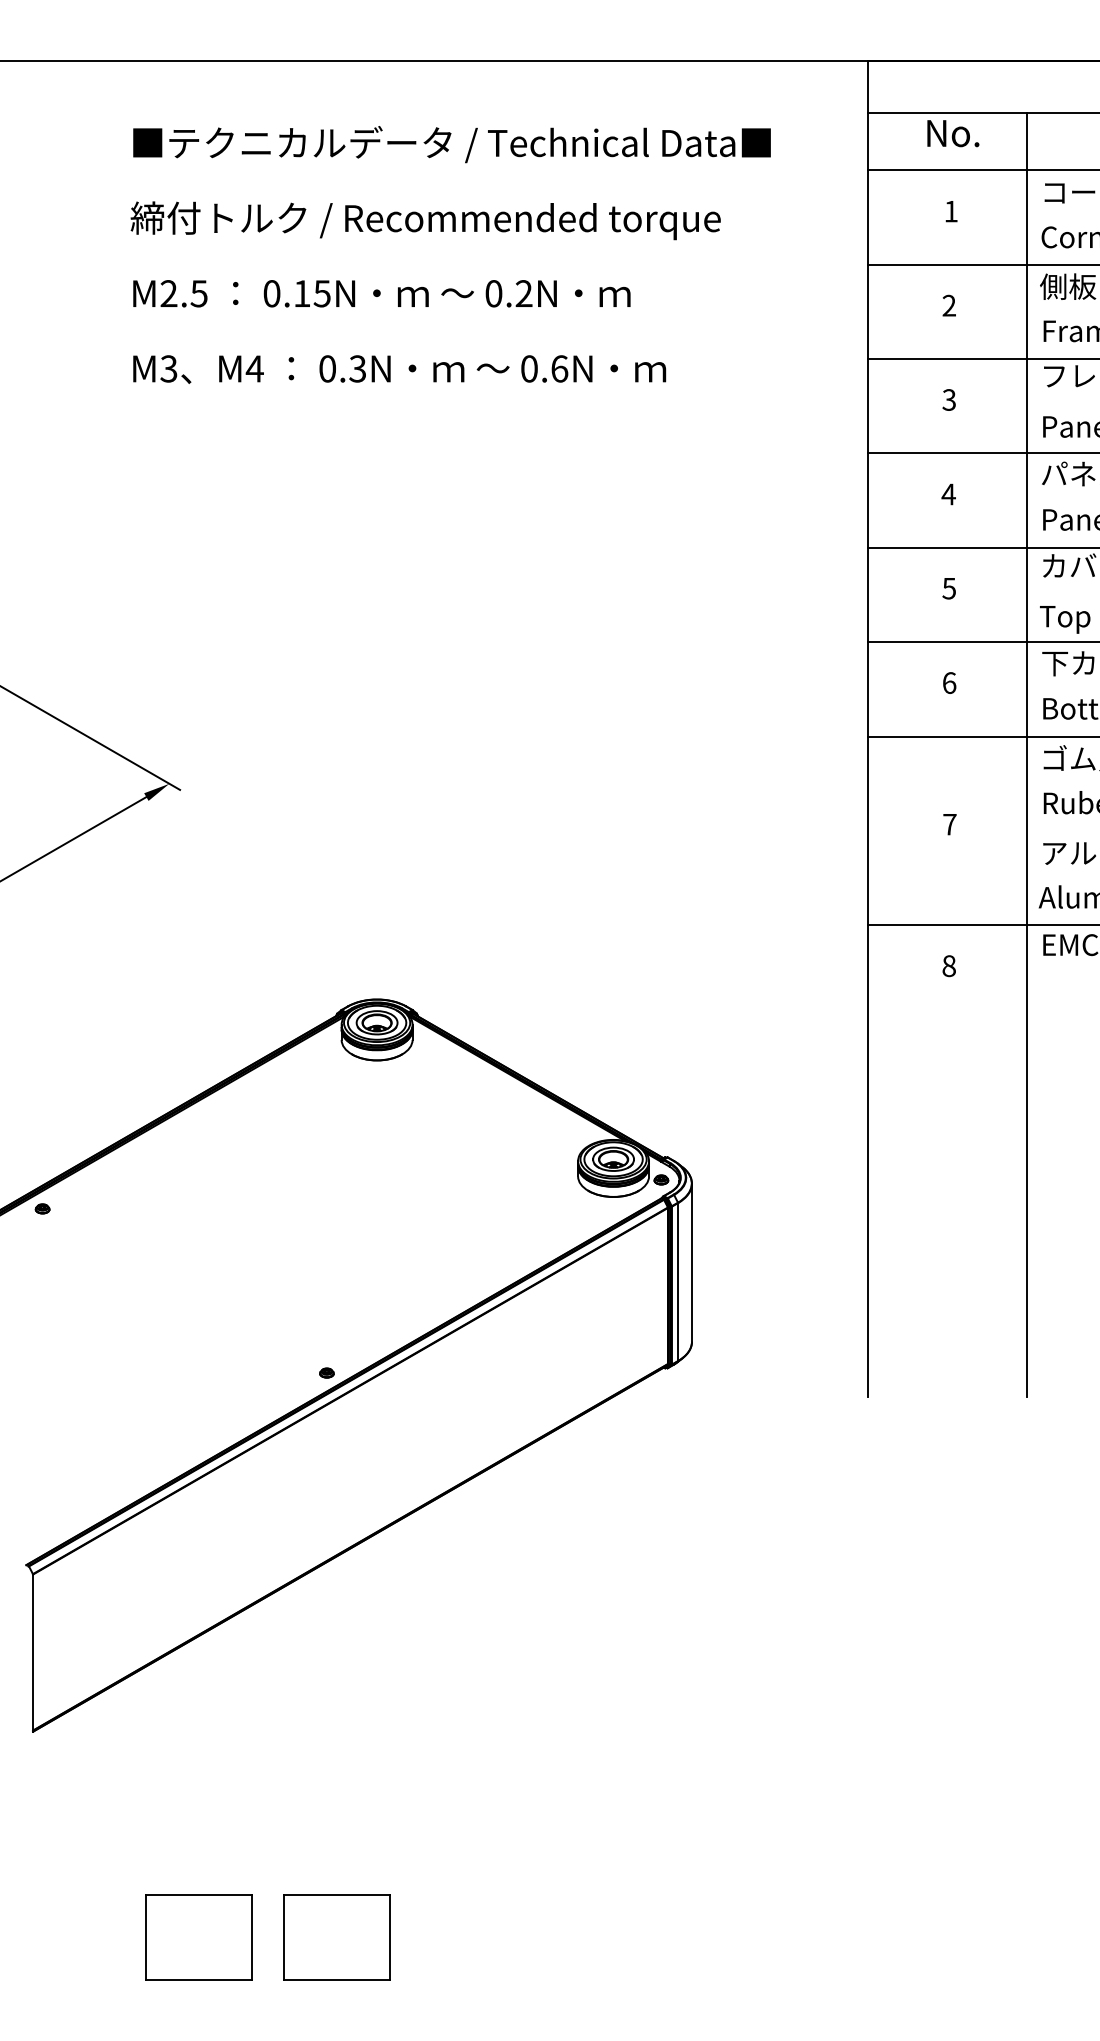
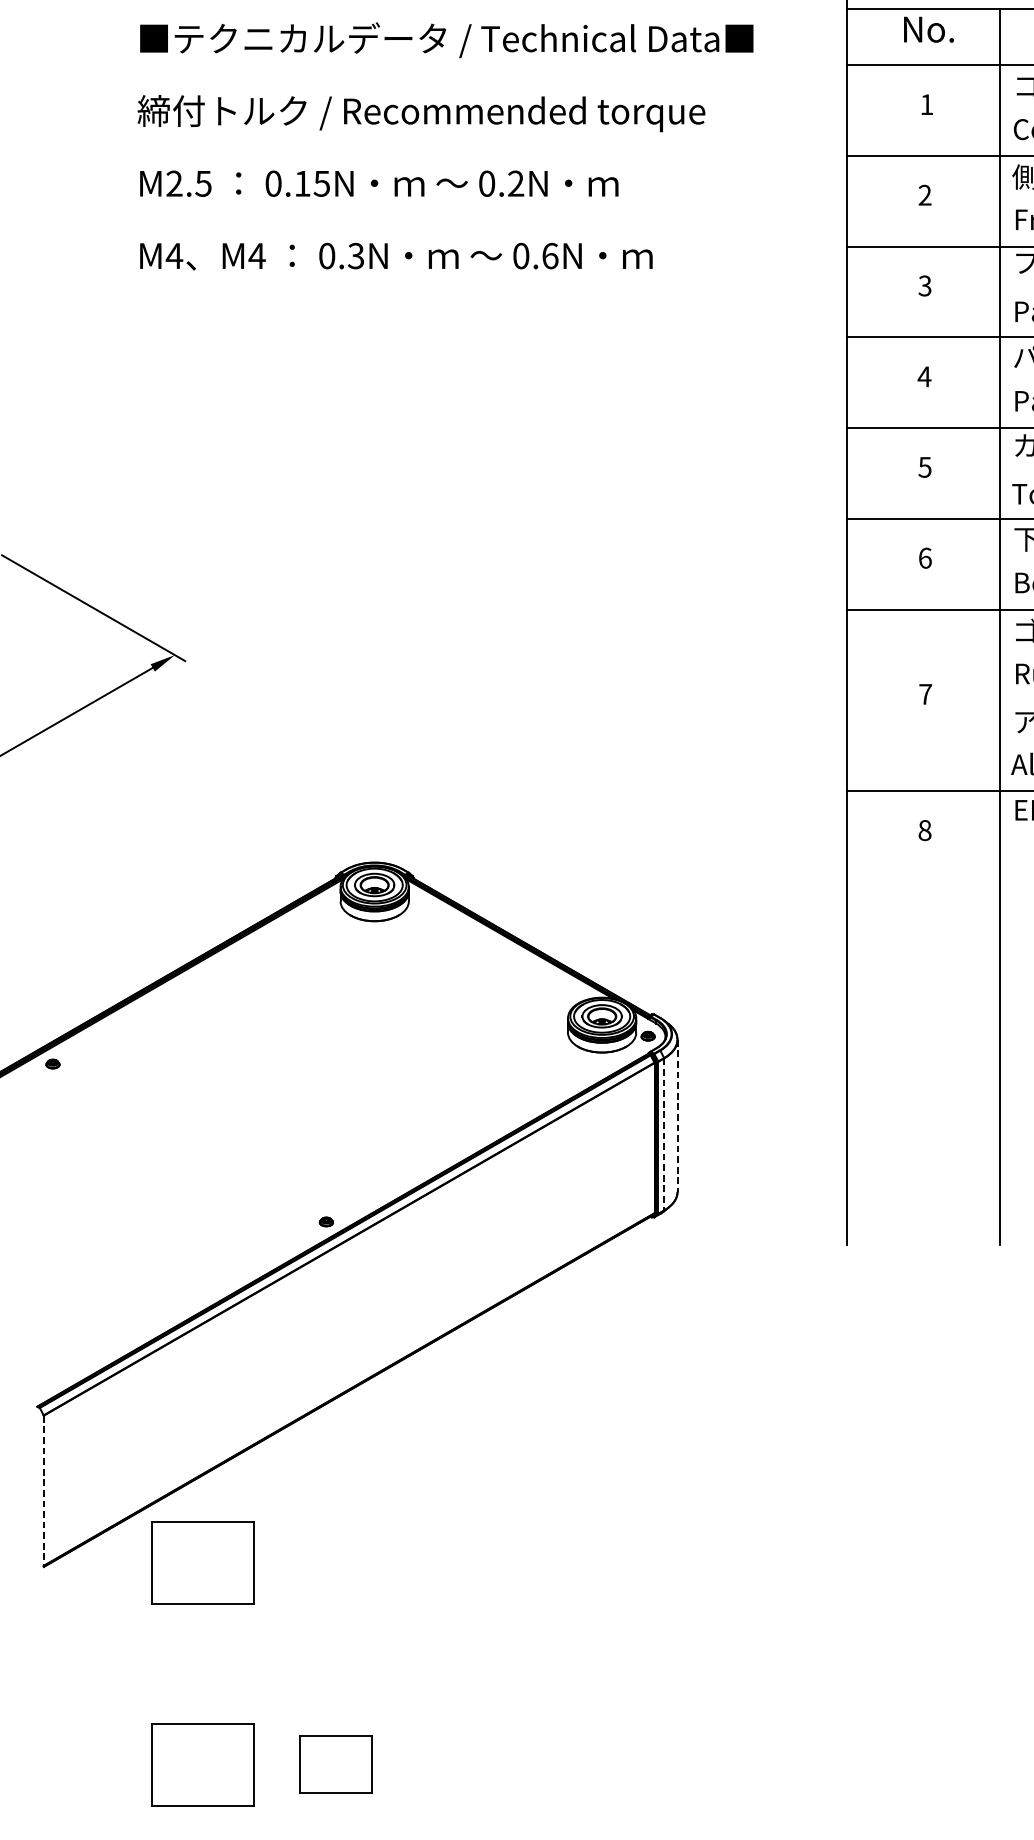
text: (168, 368) -> (174, 255), M3 -> M4
line: (691, 1262) -> (677, 1115), solid -> dashed
line: (678, 1282) -> (664, 1134), solid -> dashed
line: (33, 1653) -> (44, 1491), solid -> dashed
part: (198, 1727) -> (202, 1562), added
part: (336, 1937) -> (335, 1764), size x0.7

